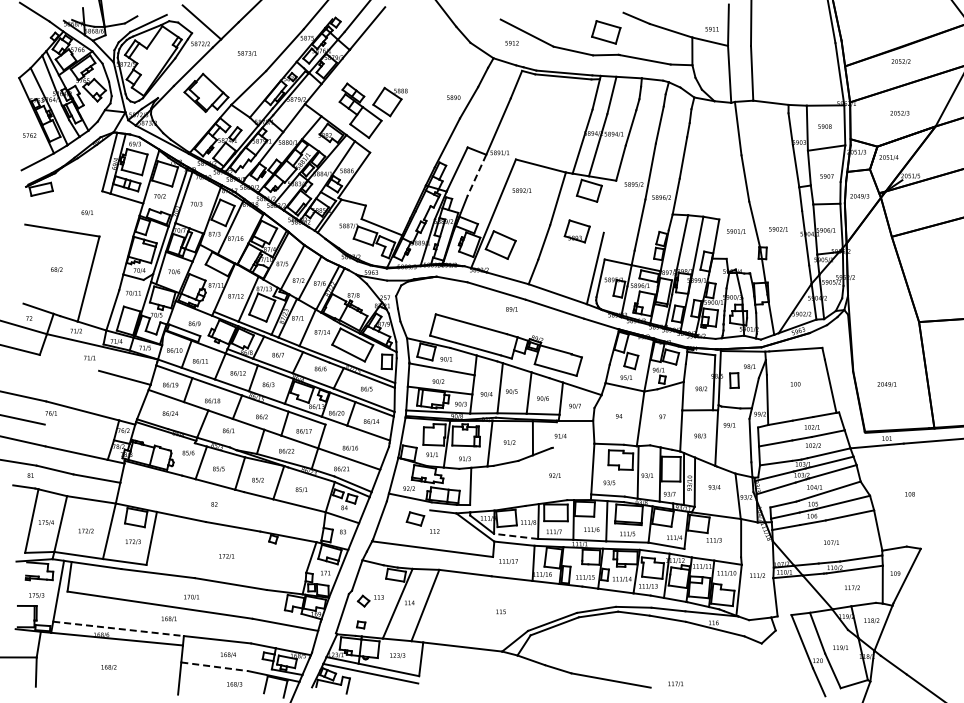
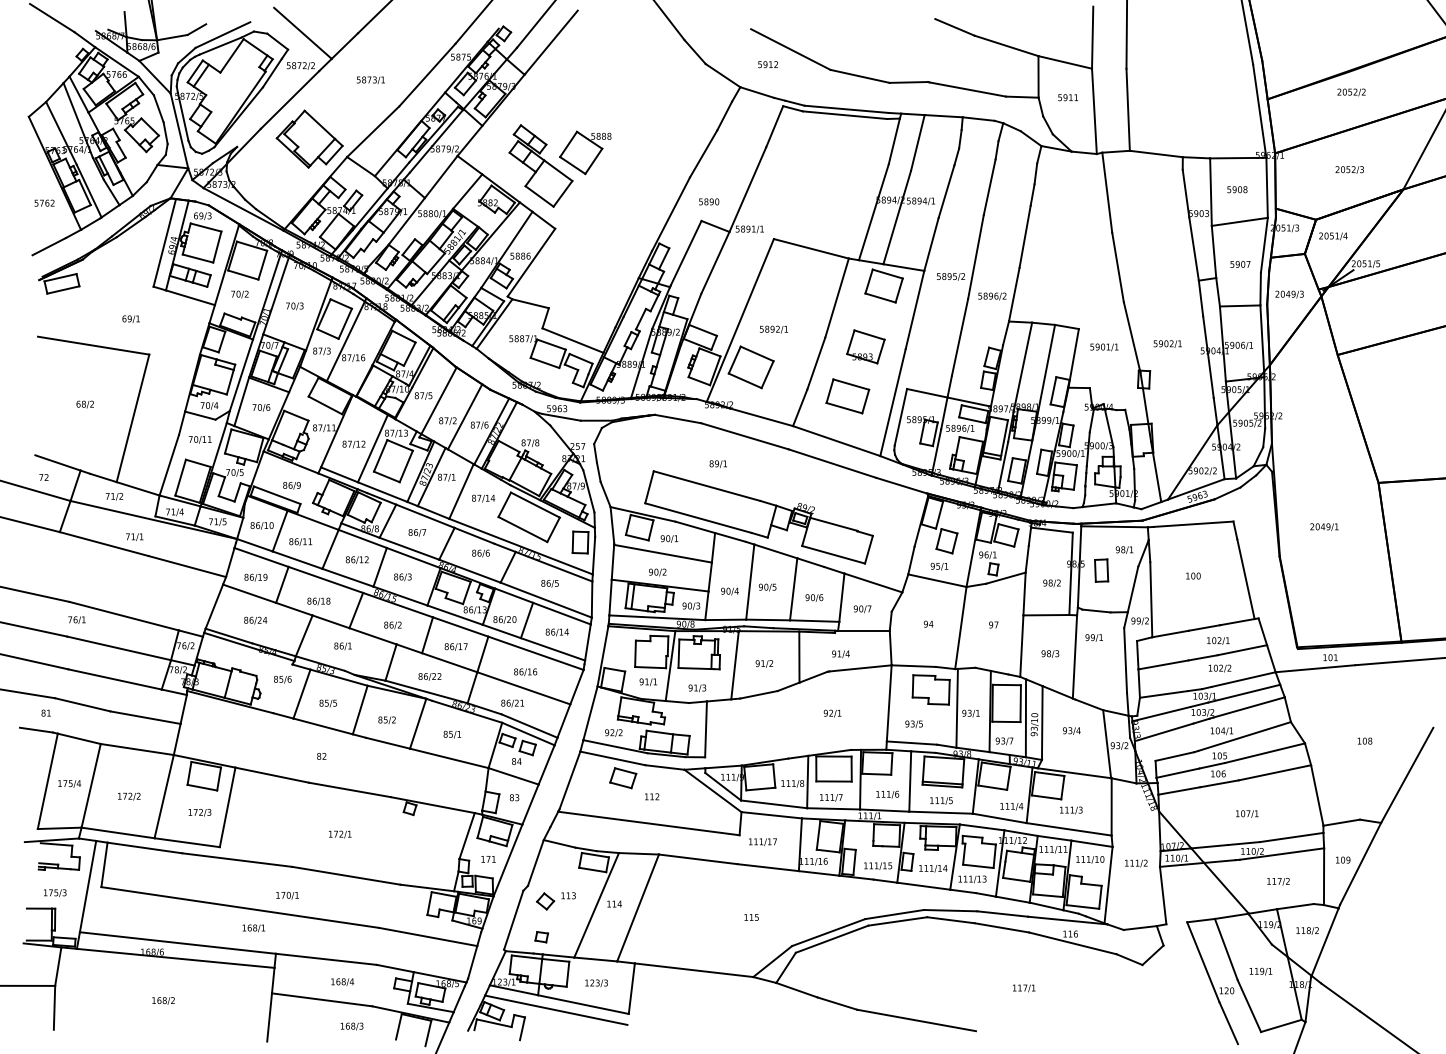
text: (711, 29) -> (1067, 98), moved
part: (606, 32) -> (848, 396), moved
text: (453, 97) -> (708, 201), moved
line: (476, 175) -> (714, 263), dashed -> solid
text: (521, 190) -> (773, 329), moved
line: (609, 206) -> (914, 309), added
text: (511, 309) -> (717, 464), moved
line: (69, 362) -> (104, 543), added
text: (886, 384) -> (1323, 527), moved
line: (78, 432) -> (117, 648), added
line: (357, 435) -> (536, 652), added
line: (573, 445) -> (860, 667), added
line: (408, 505) -> (612, 757), added
line: (937, 516) -> (1406, 774), added
line: (515, 536) -> (773, 804), dashed -> solid
line: (712, 552) -> (1068, 828), added
line: (118, 628) -> (177, 942), dashed -> solid
line: (214, 666) -> (321, 999), dashed -> solid
text: (675, 683) -> (1023, 987), moved

